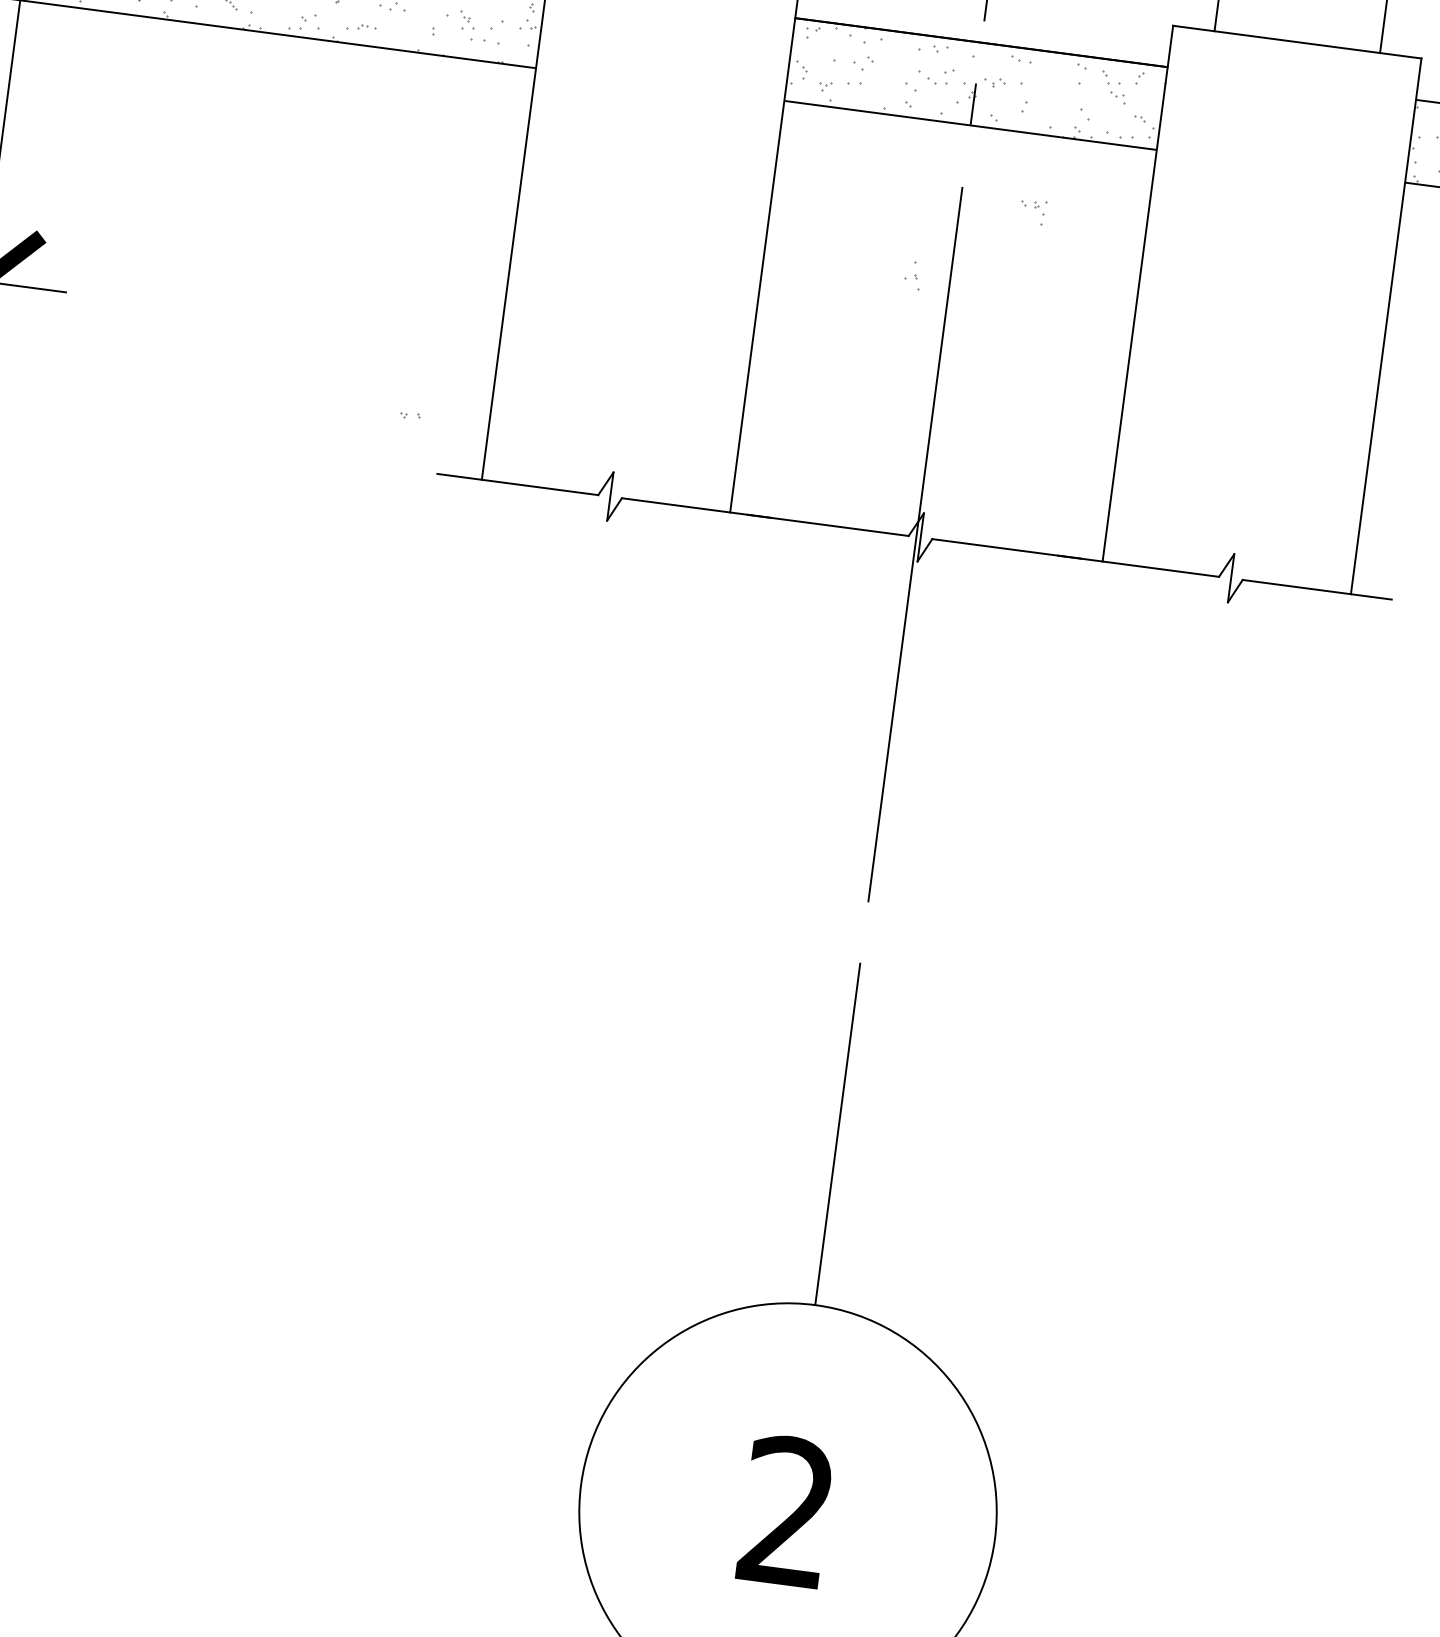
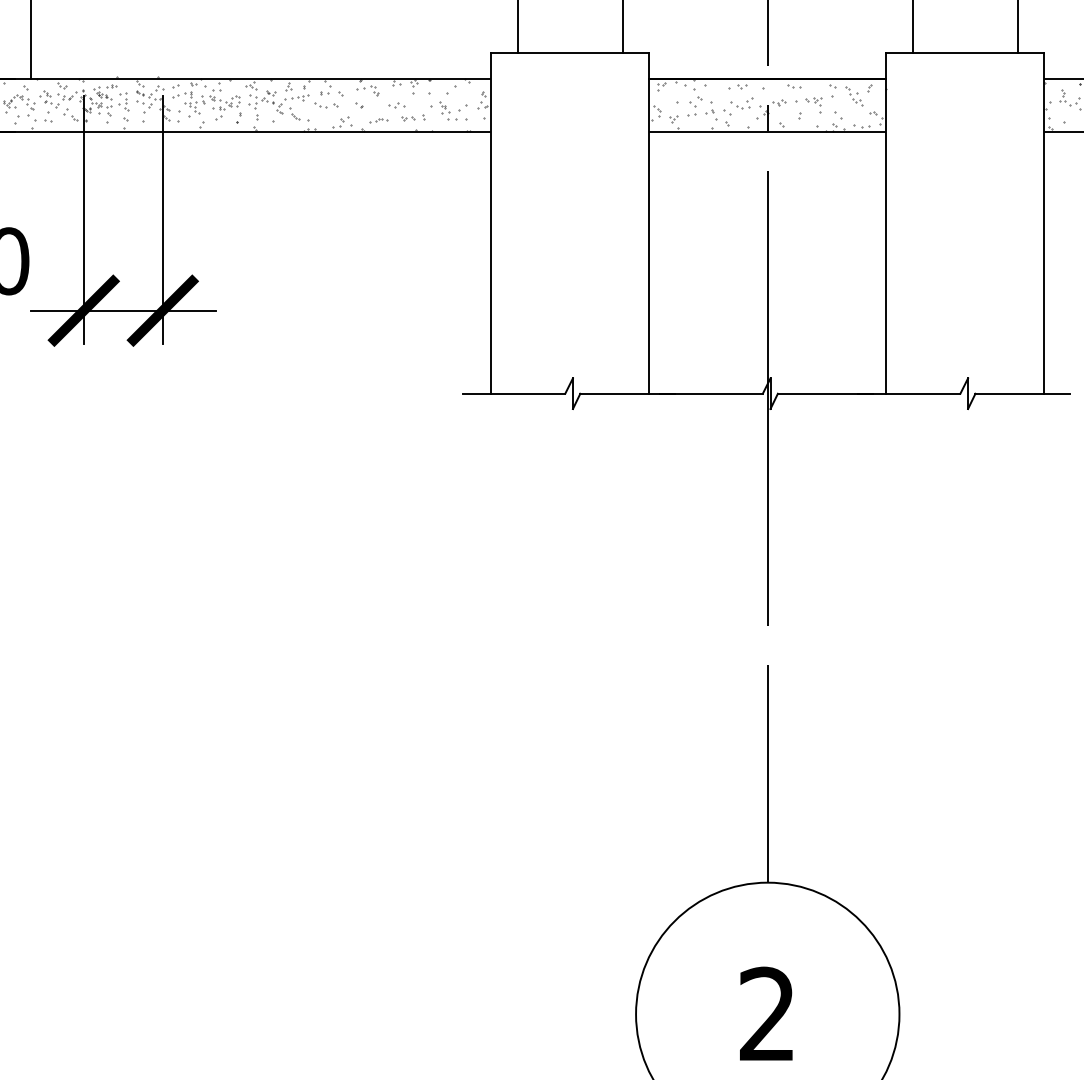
part: (1032, 212) -> (813, 105), moved
part: (913, 275) -> (711, 110), moved
part: (410, 415) -> (408, 118), moved

